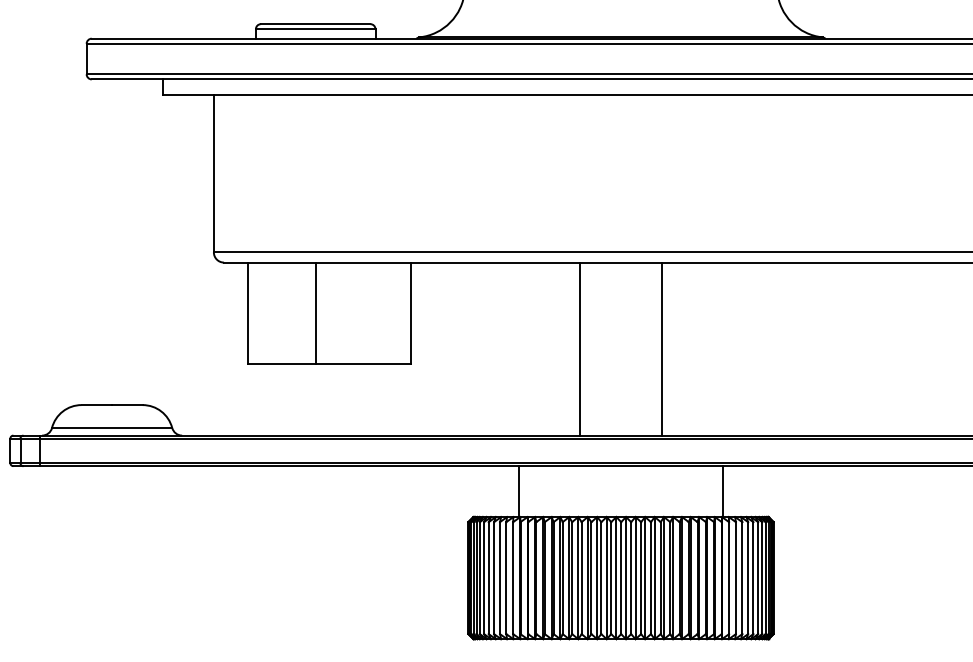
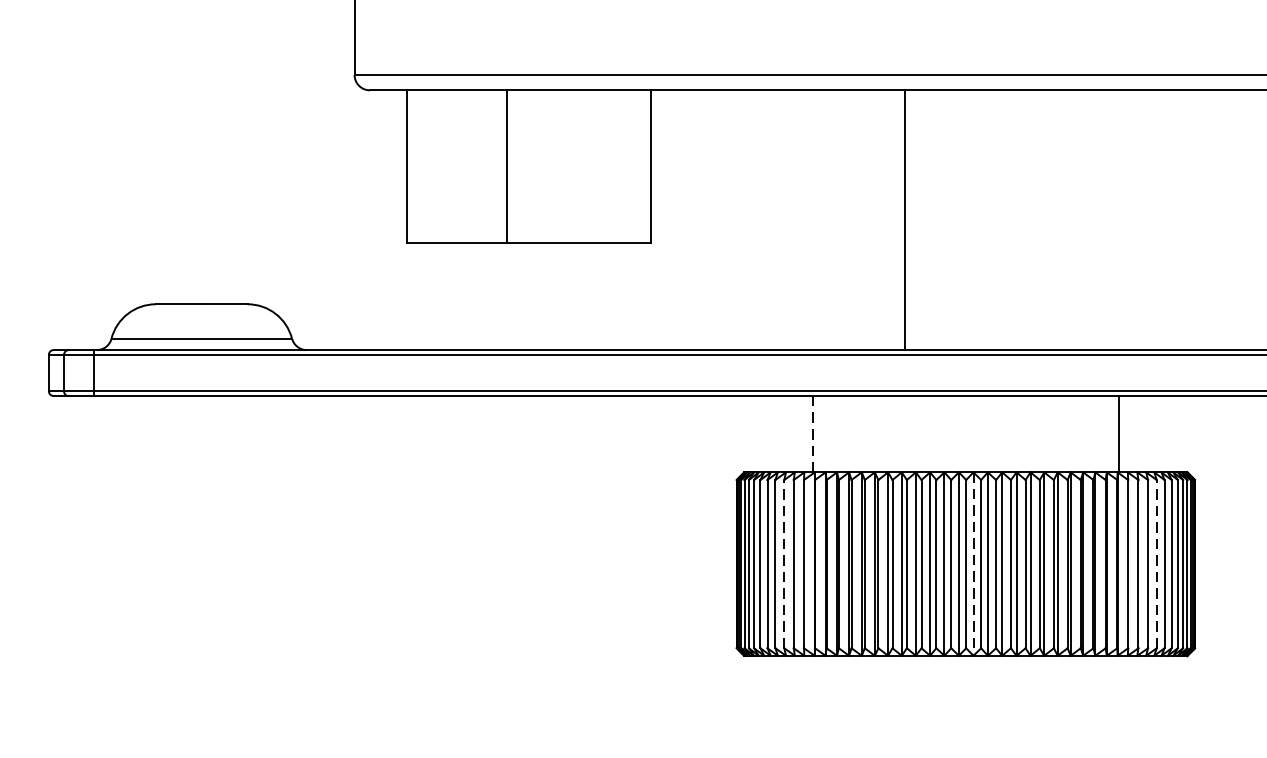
line: (661, 348) -> (1026, 219), removed
line: (519, 492) -> (813, 435), solid -> dashed
line: (500, 577) -> (784, 563), solid -> dashed
line: (748, 577) -> (1157, 563), solid -> dashed
line: (626, 578) -> (974, 564), solid -> dashed

